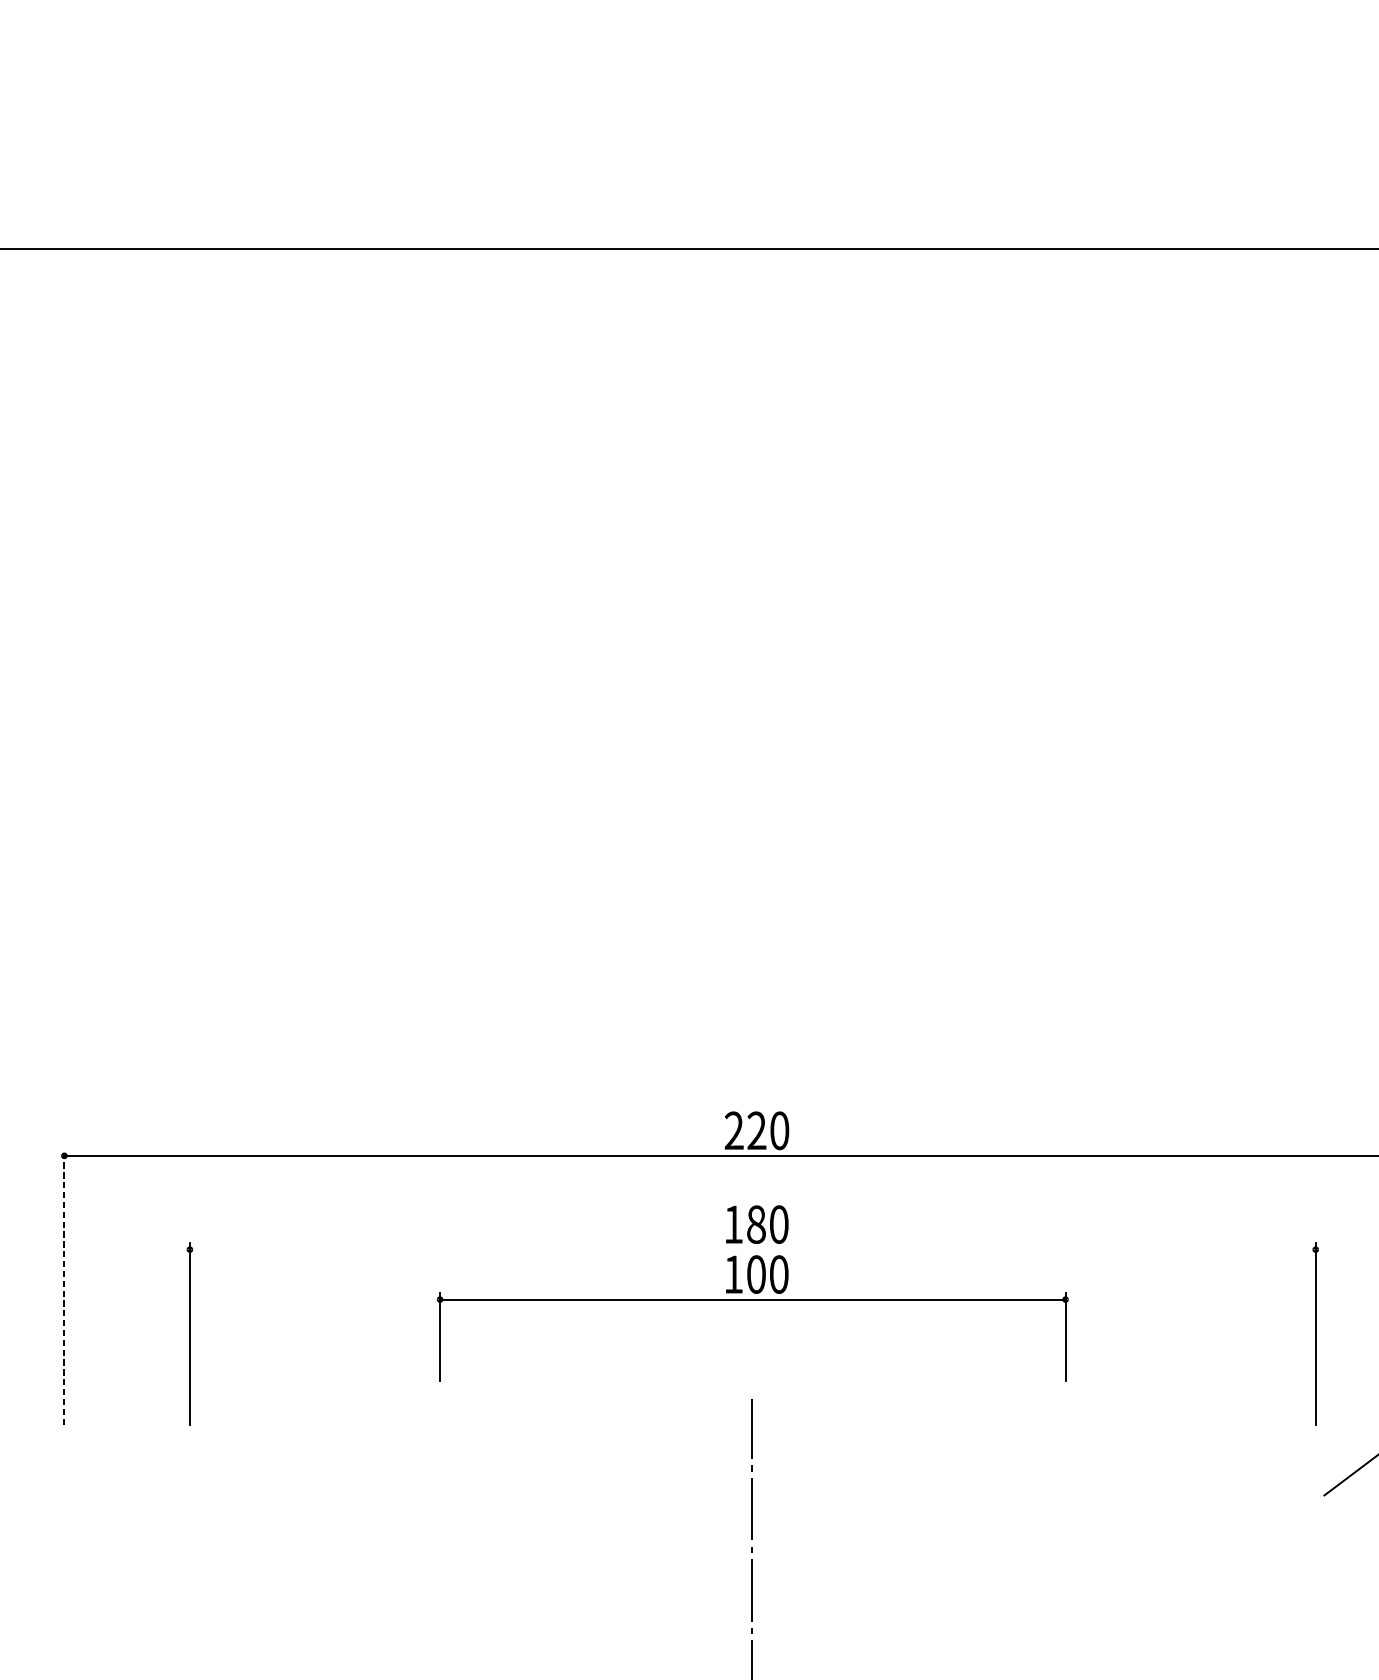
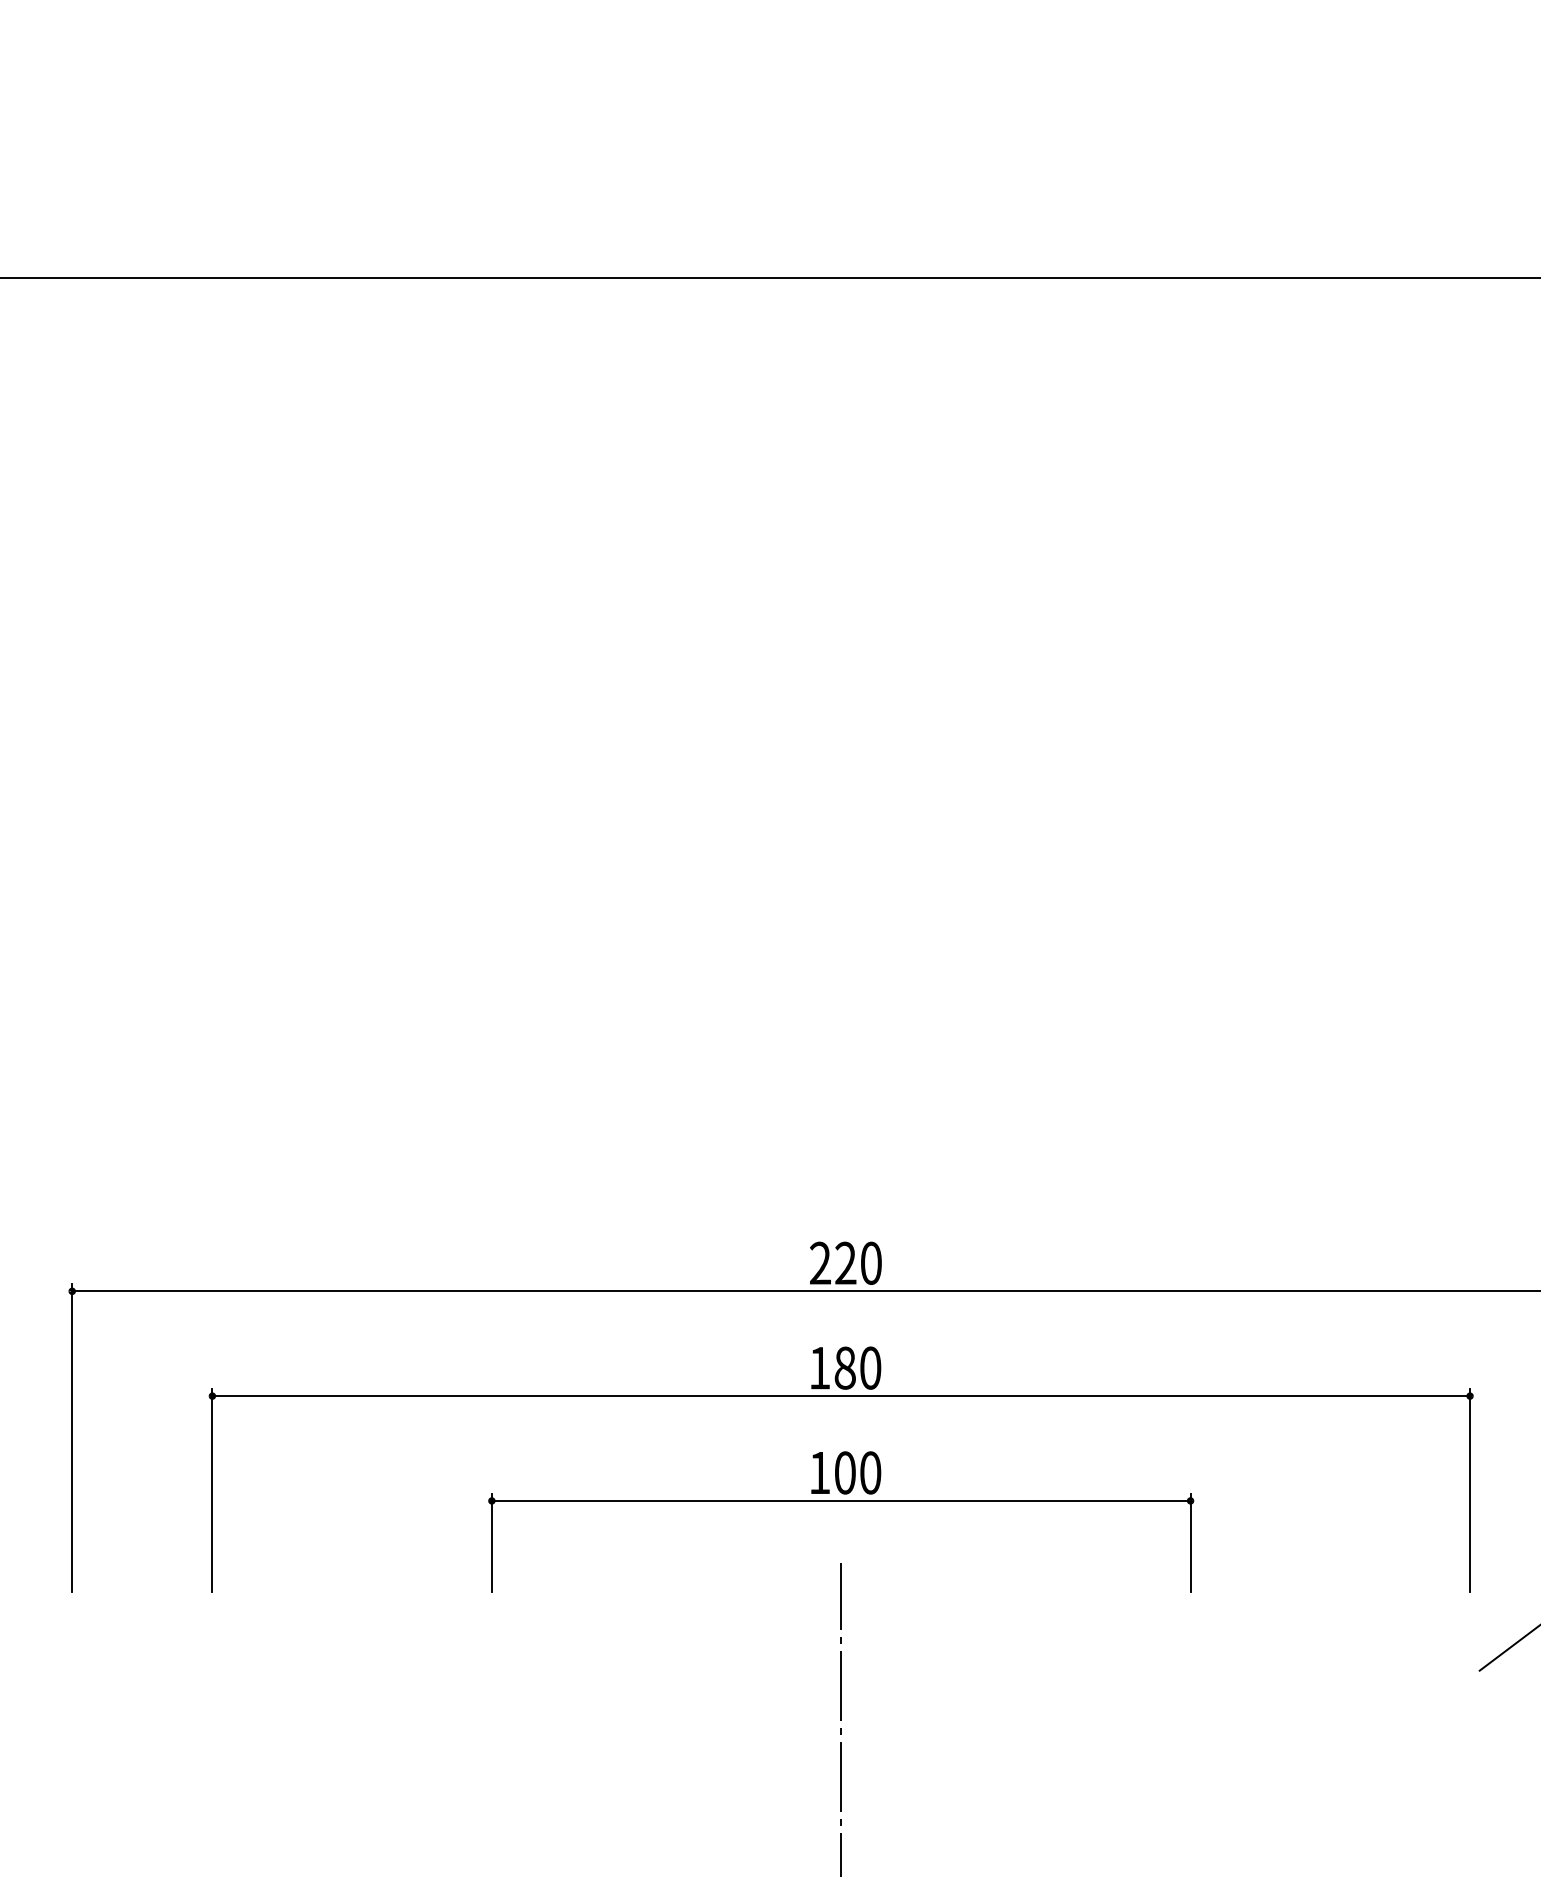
line: (753, 1250) -> (841, 1396), added
line: (64, 1287) -> (72, 1438), dashed -> solid
part: (753, 1300) -> (841, 1501), moved

